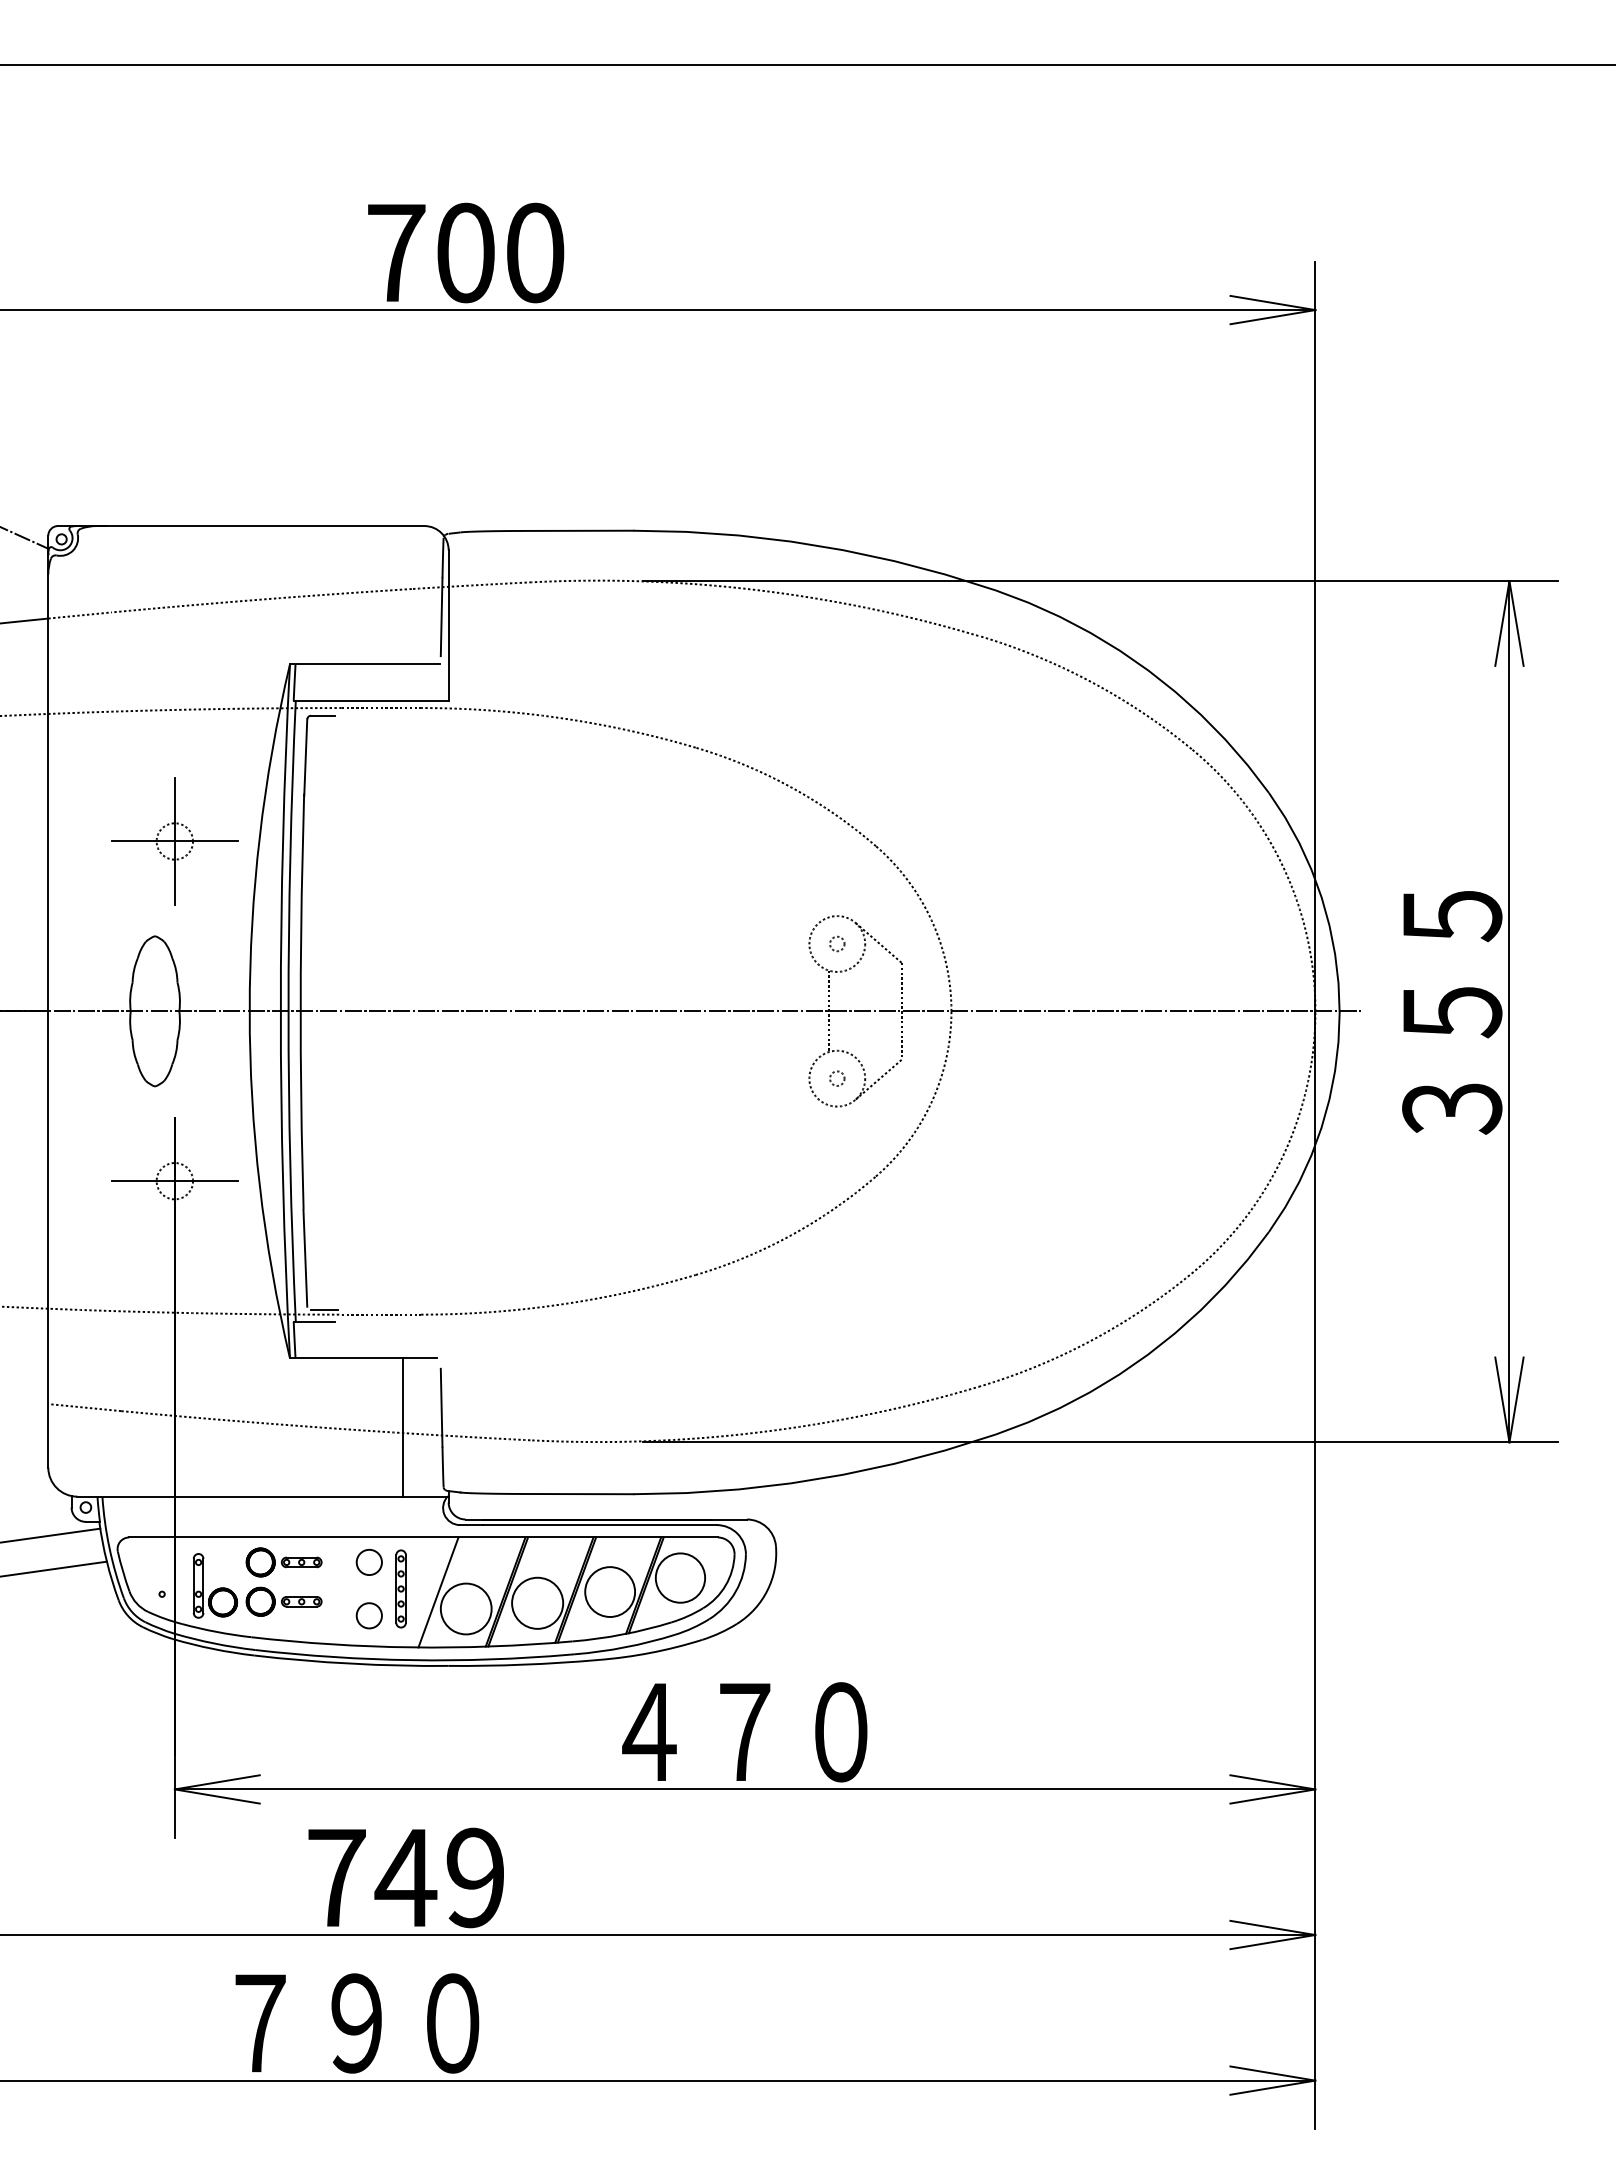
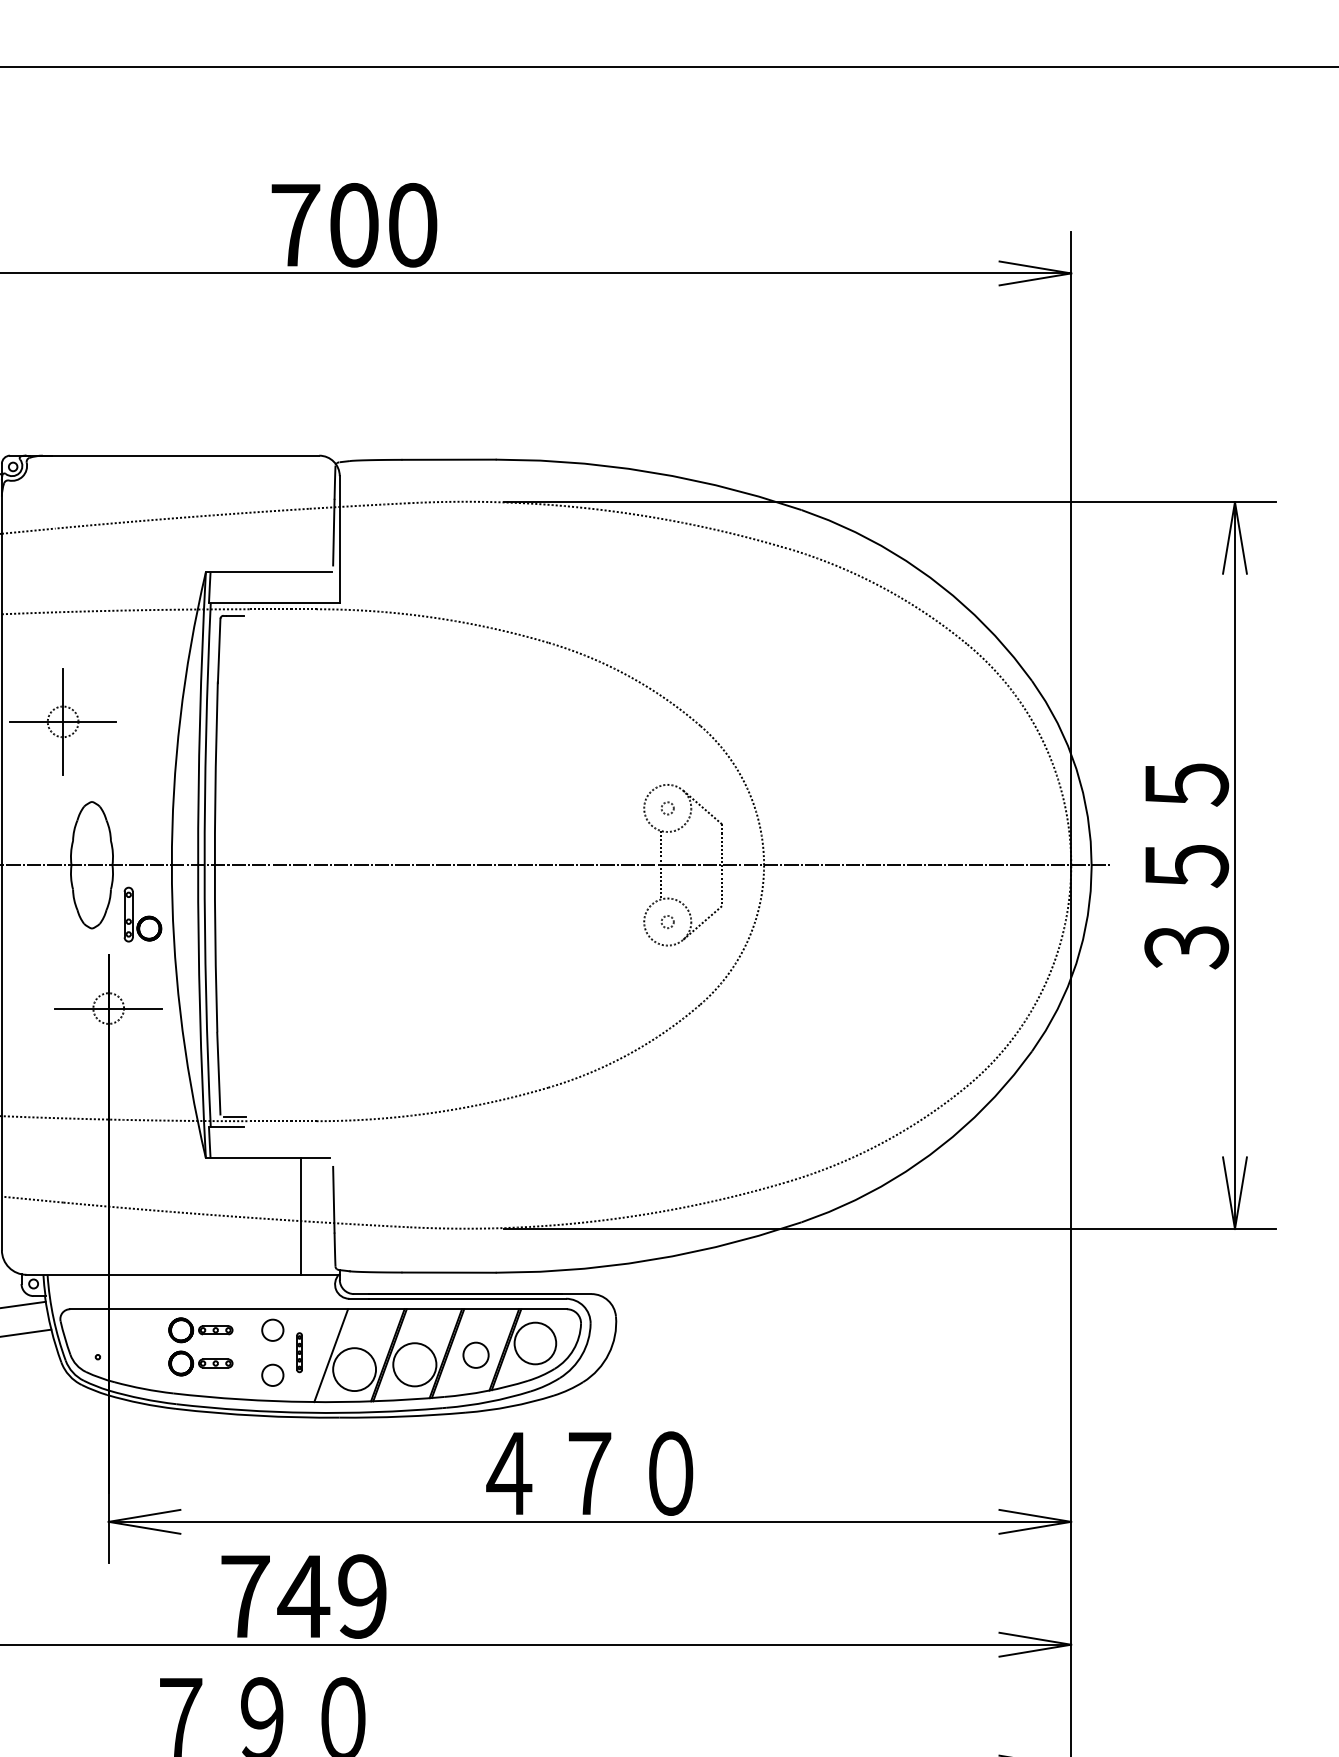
part: (174, 841) -> (62, 721), moved
part: (214, 1585) -> (142, 914), moved
part: (400, 1588) -> (299, 1352), size x0.6
circle: (610, 1591) -> (476, 1354), size x0.6

